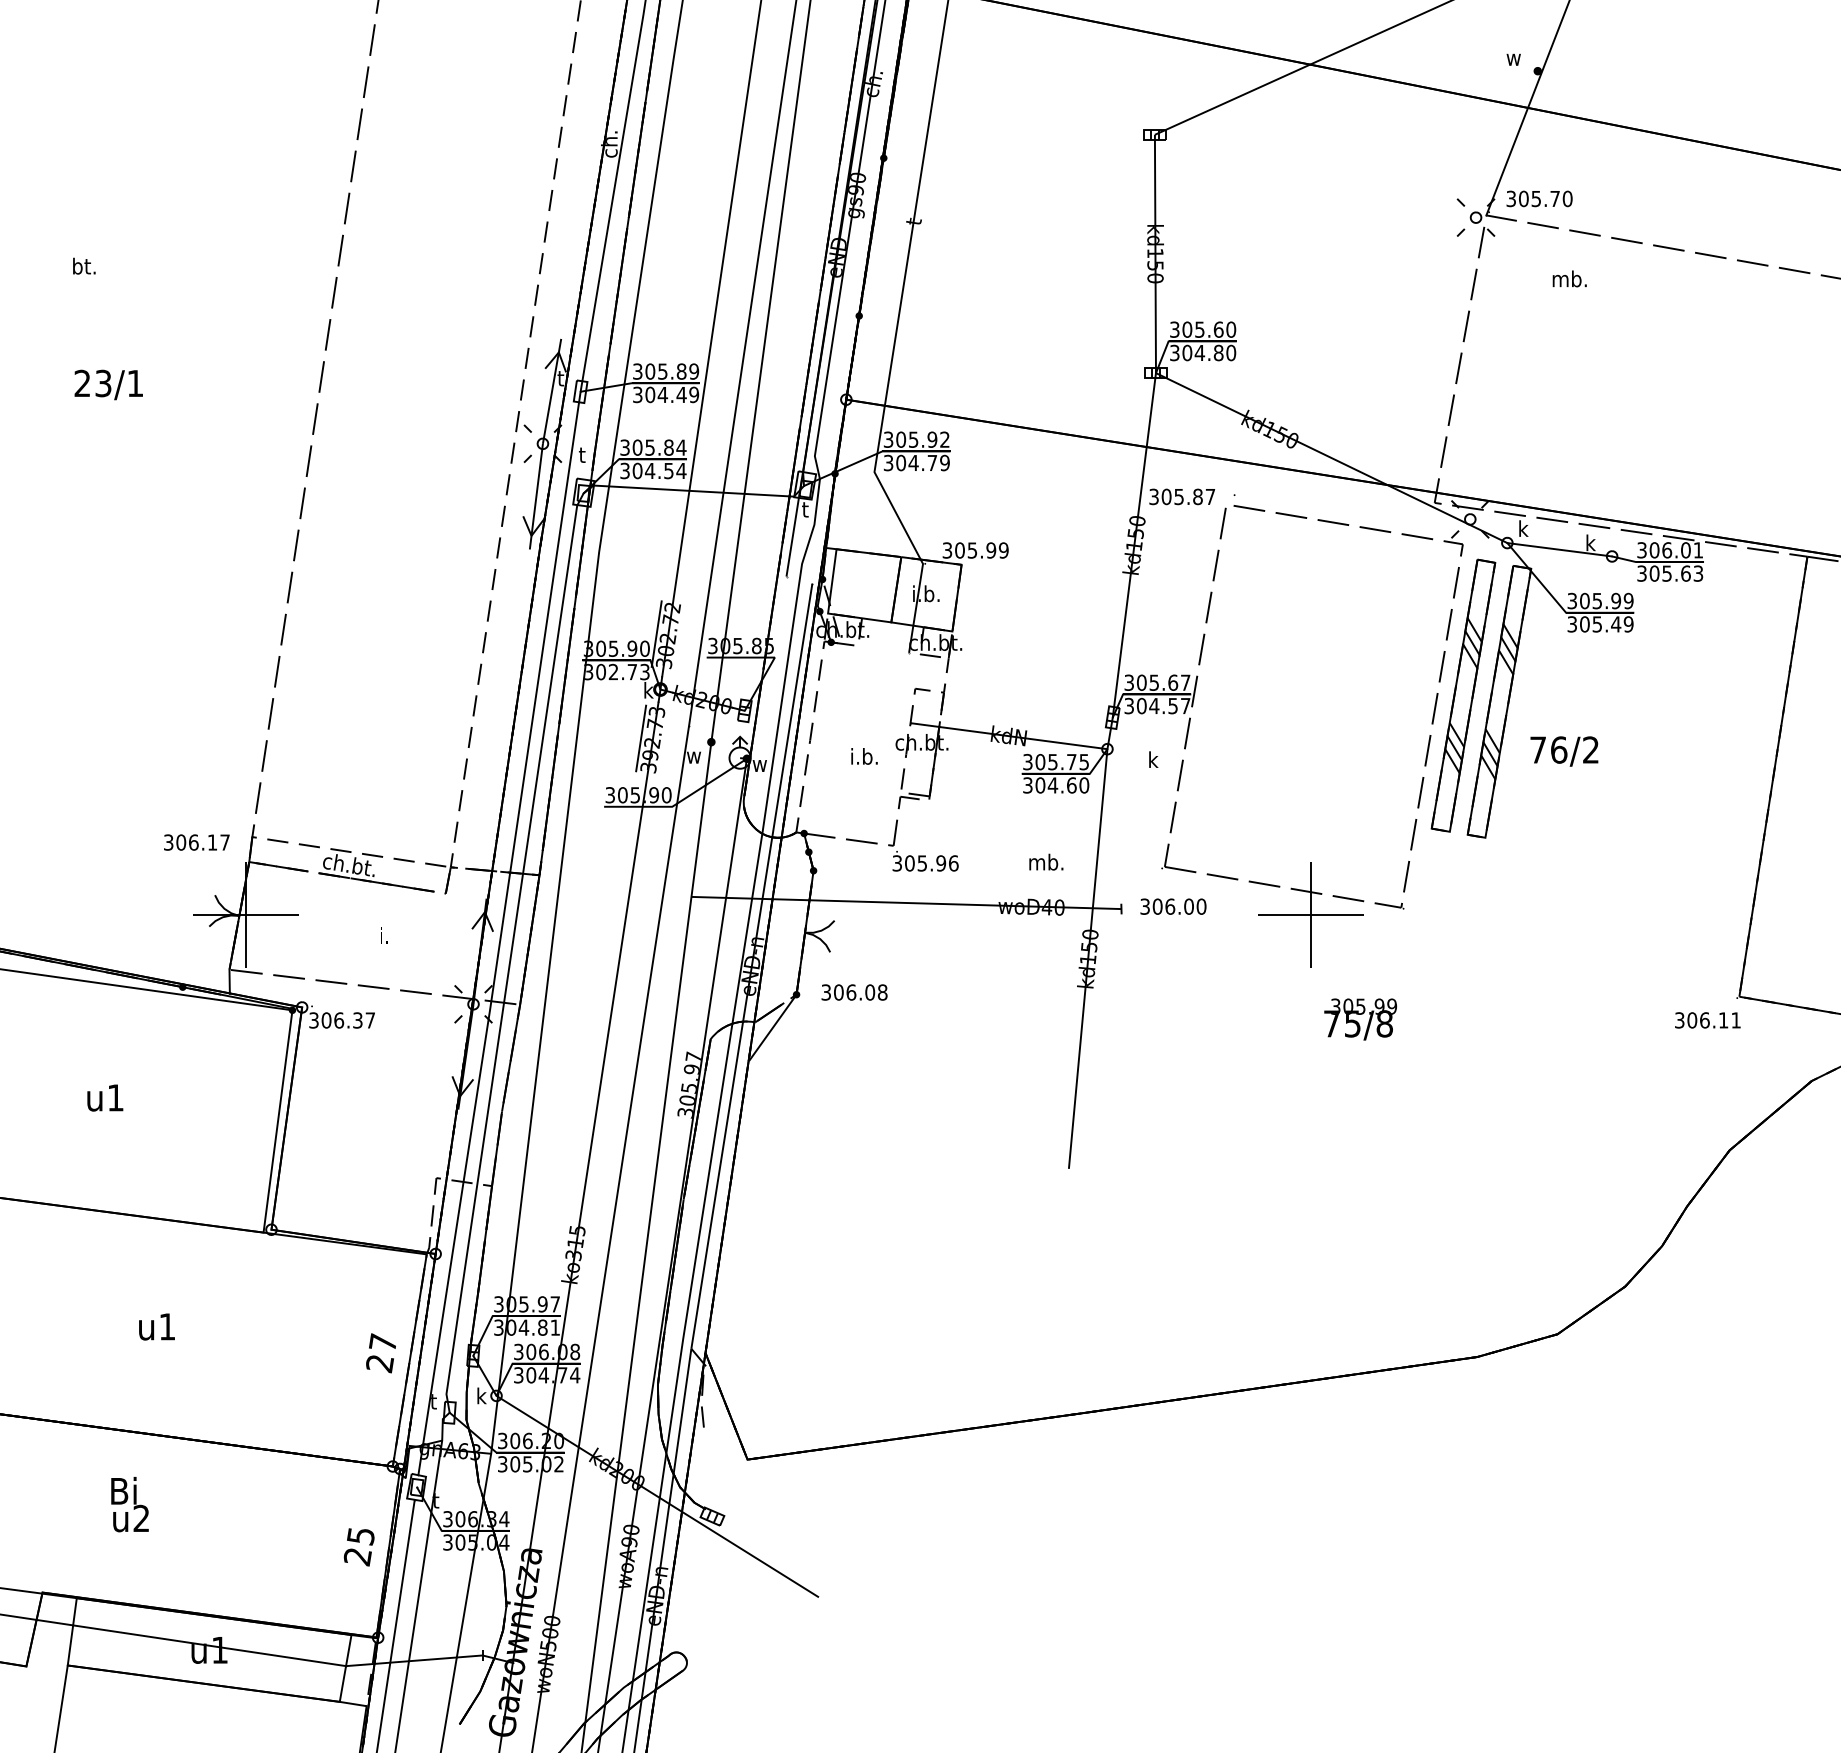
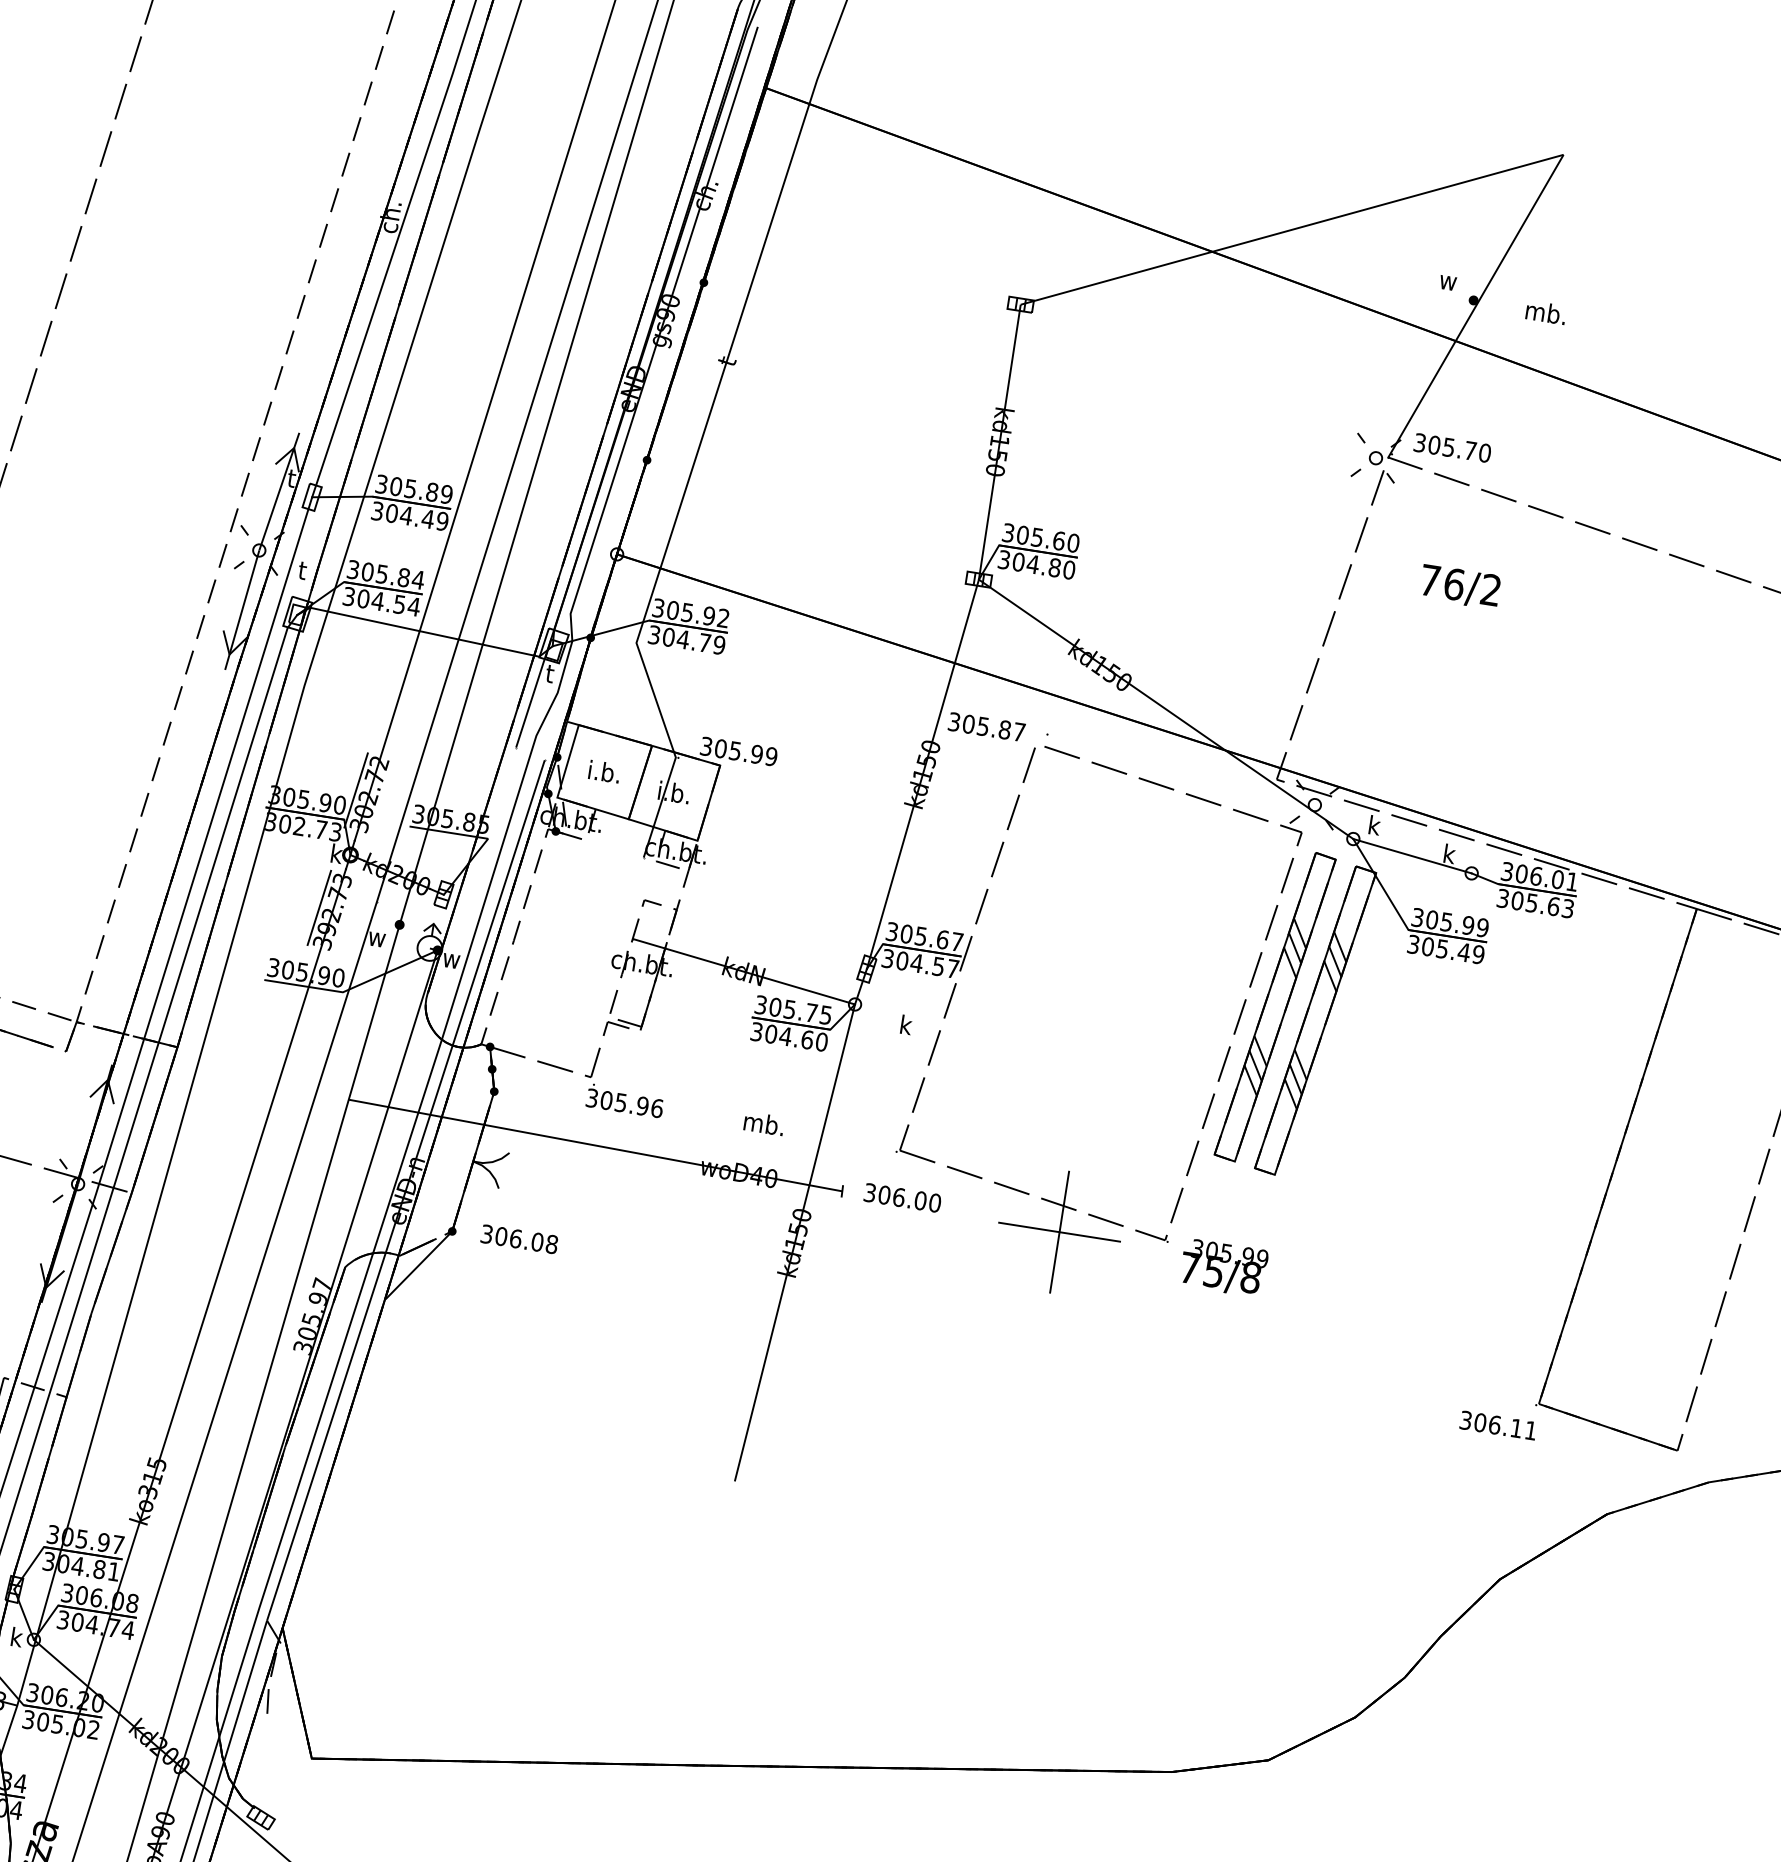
text: (1569, 278) -> (1545, 312), moved
text: (1564, 751) -> (1460, 586), moved
text: (864, 756) -> (604, 771), moved
text: (1360, 1019) -> (1223, 1268), moved

